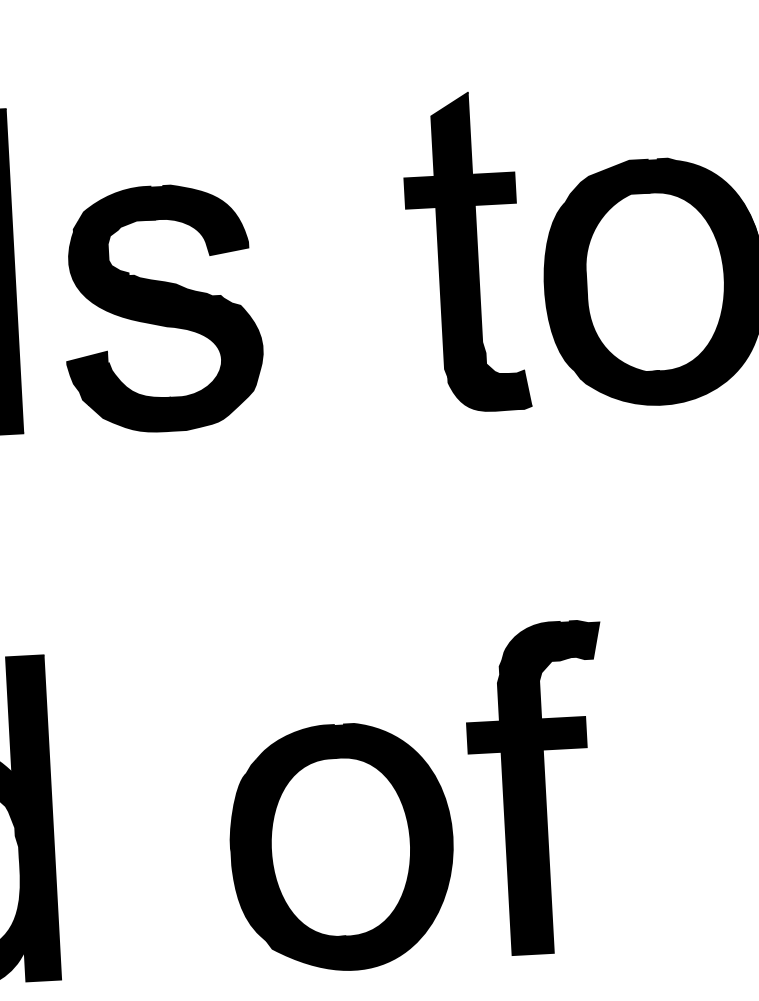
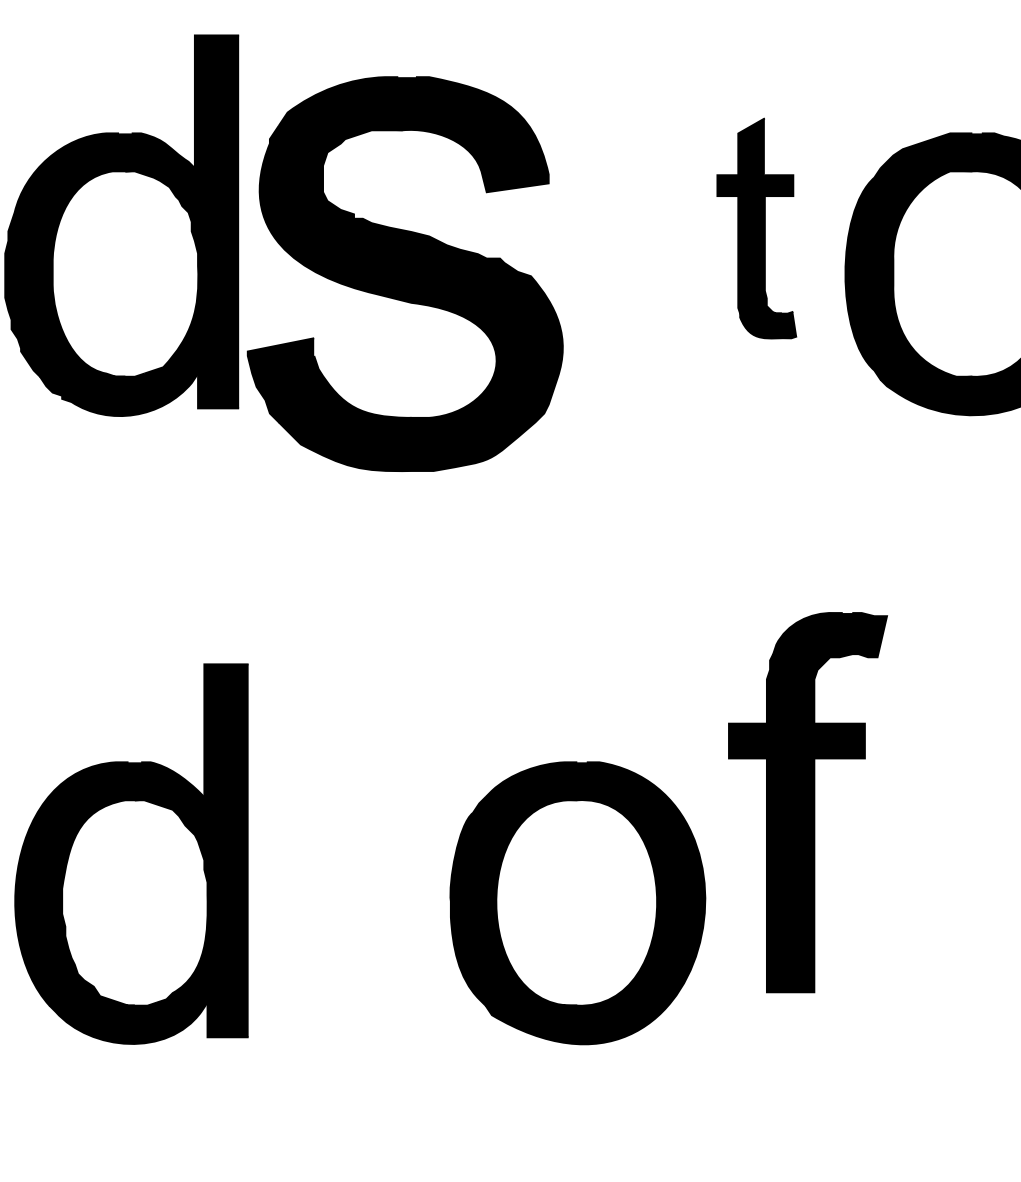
part: (465, 252) -> (756, 228), size x0.6
part: (162, 308) -> (405, 273), size x1.4
part: (538, 788) -> (807, 802), moved

